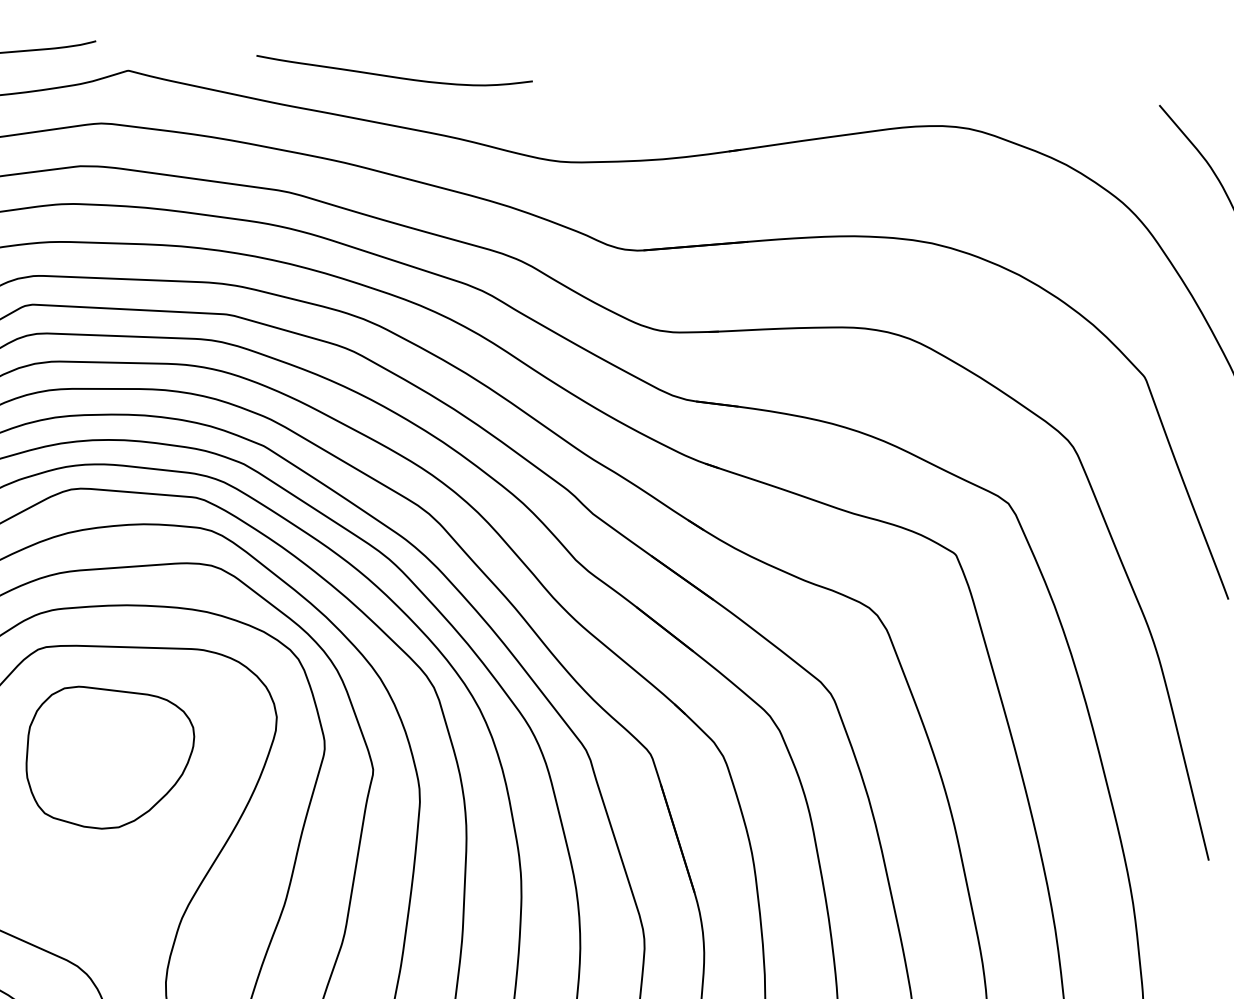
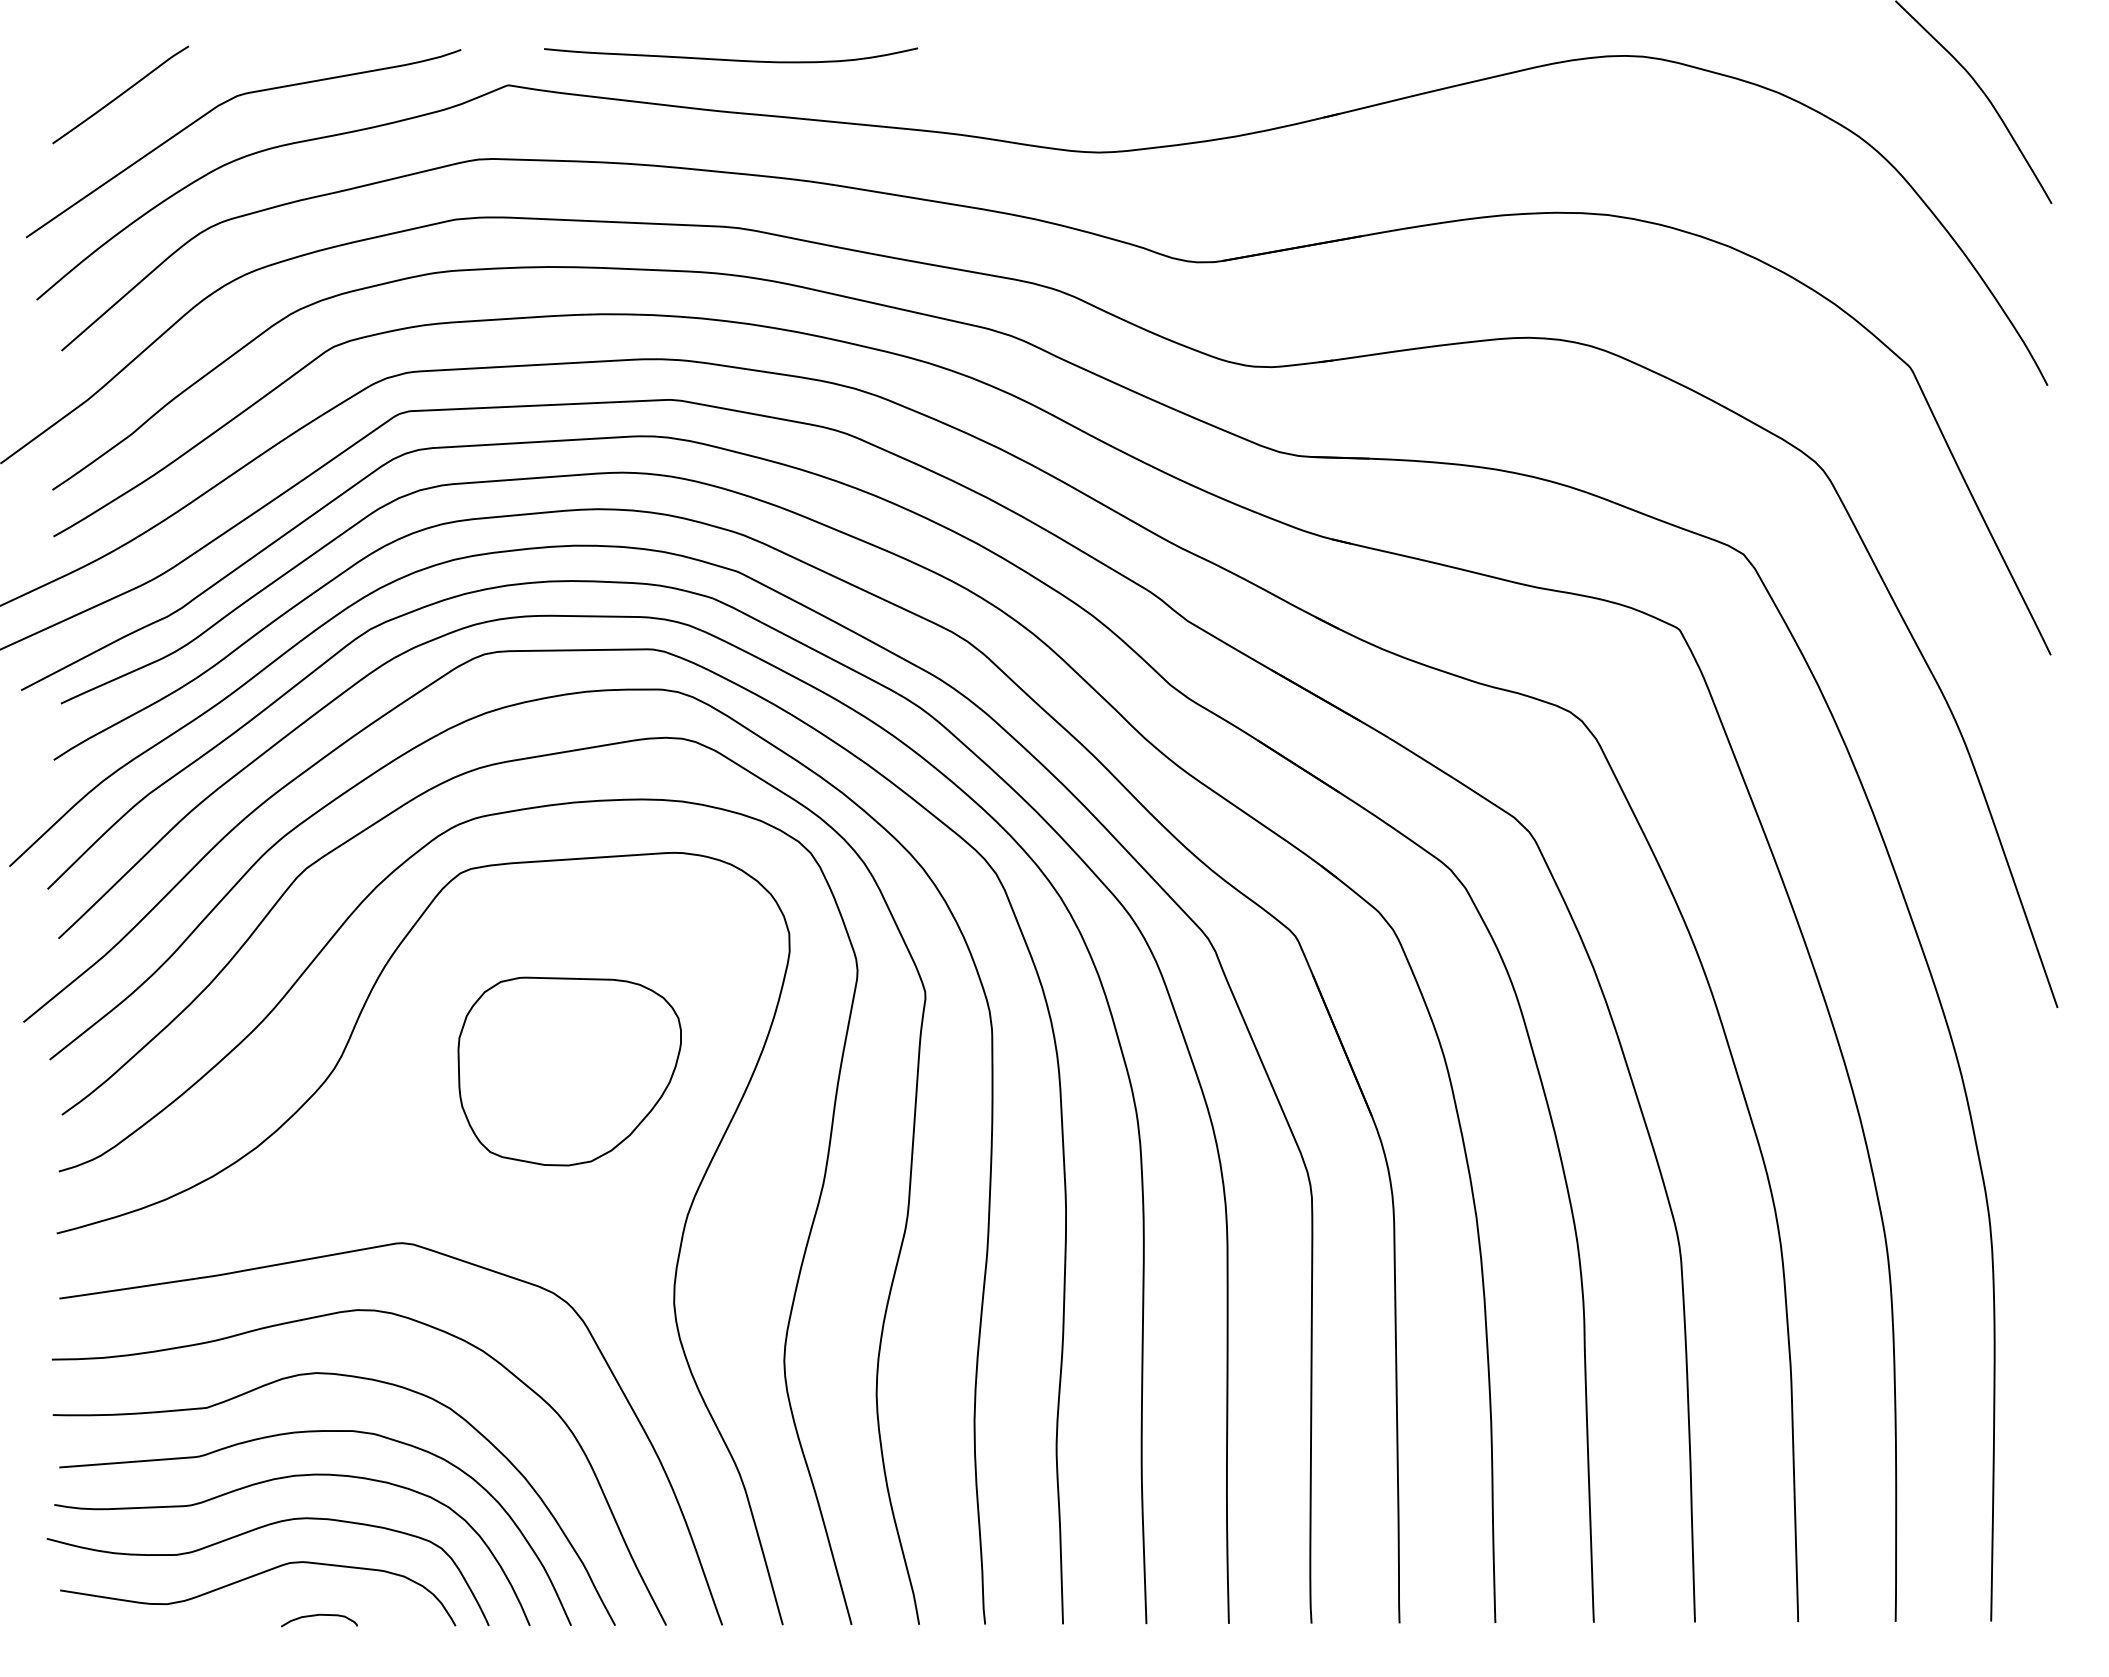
curve: (394, 76) -> (731, 59), moved
part: (109, 759) -> (569, 1071), moved

